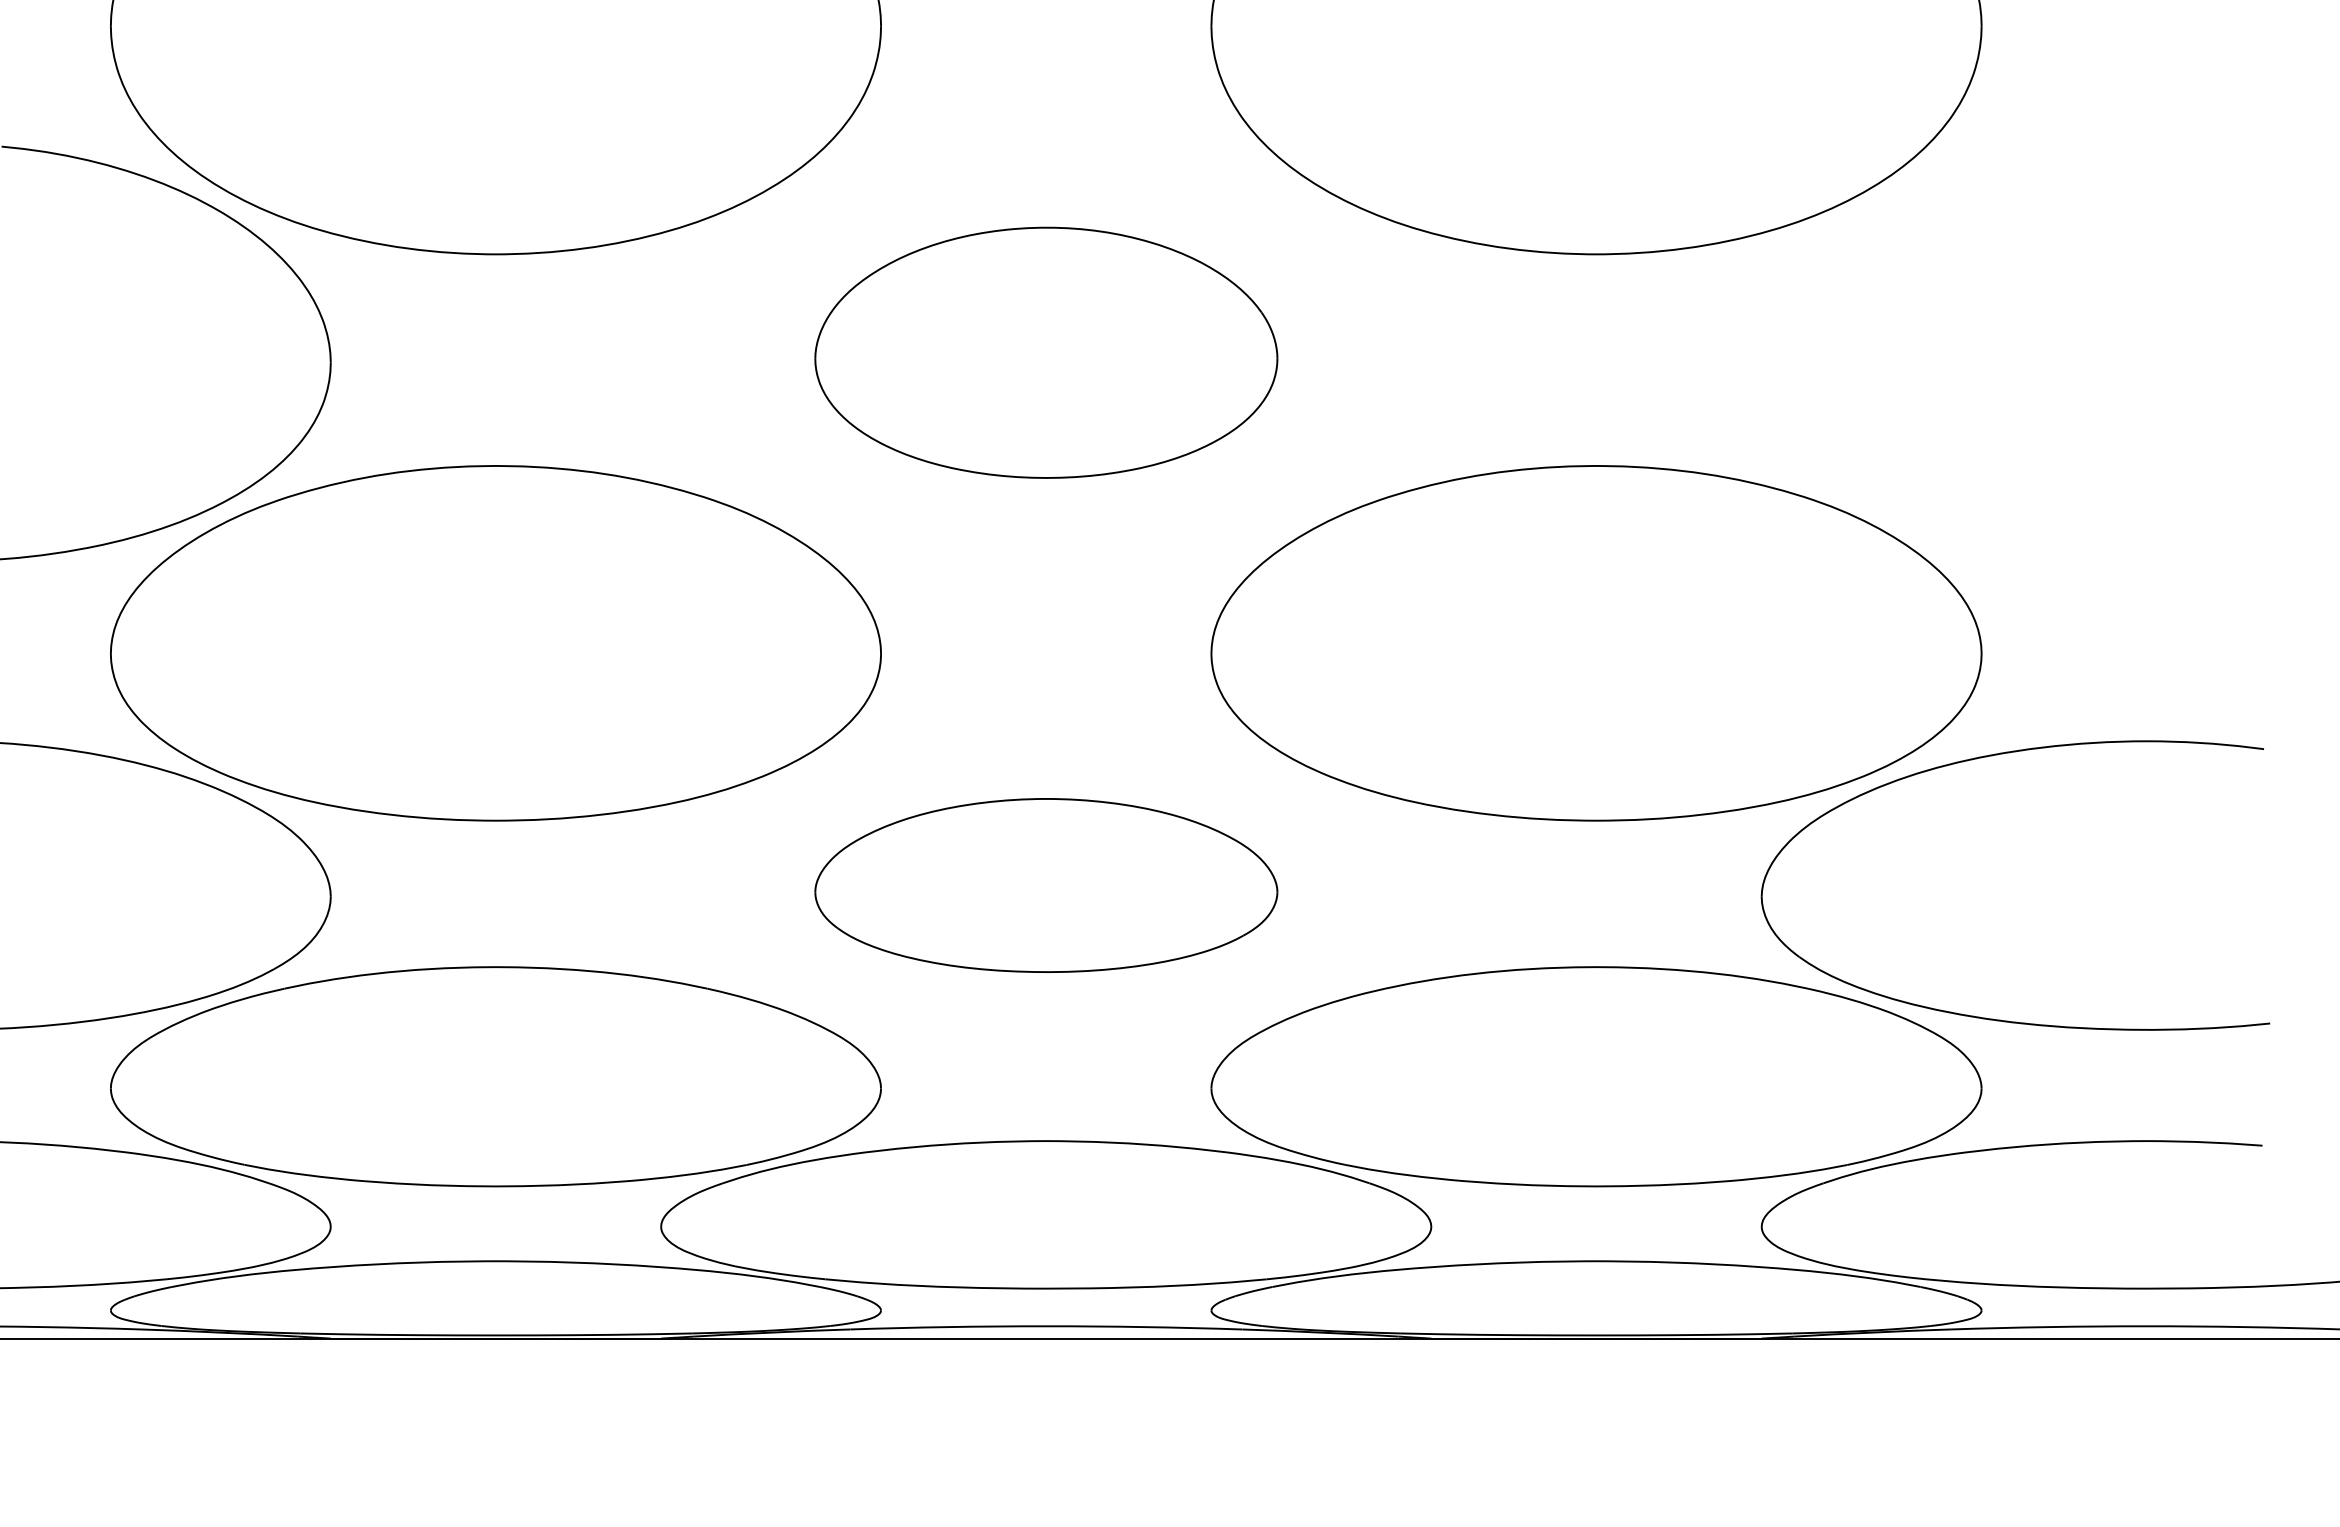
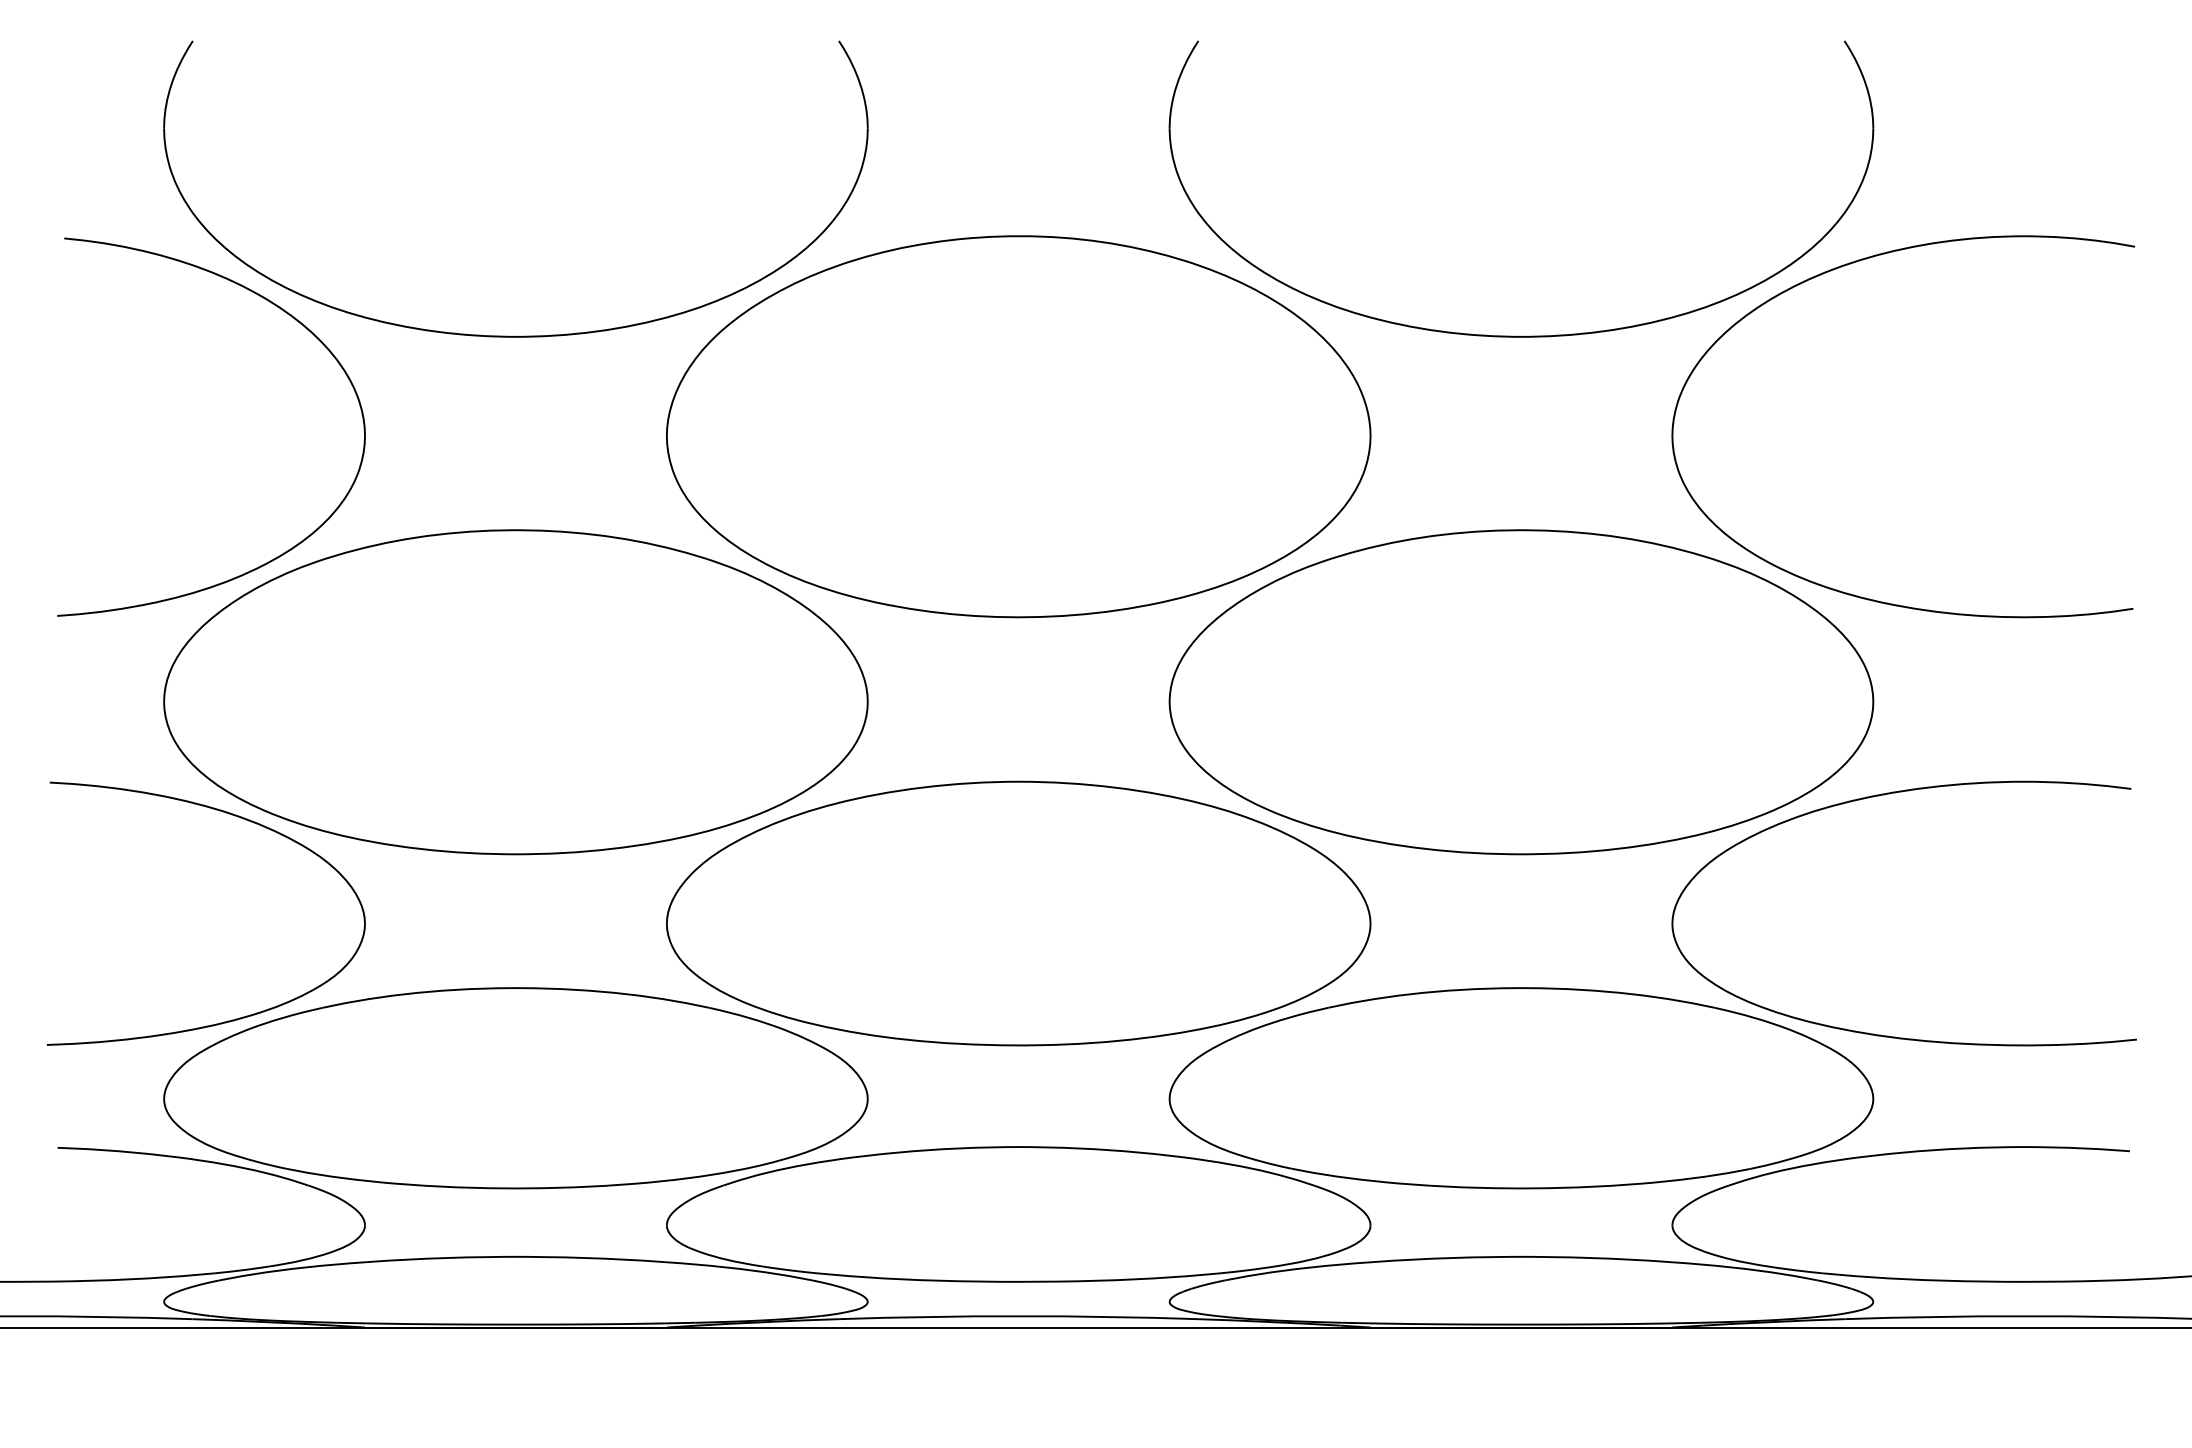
part: (1944, 179) -> (1839, 268), added
part: (1046, 352) -> (1018, 426), size x1.67
part: (1046, 885) -> (1018, 913), size x1.67

